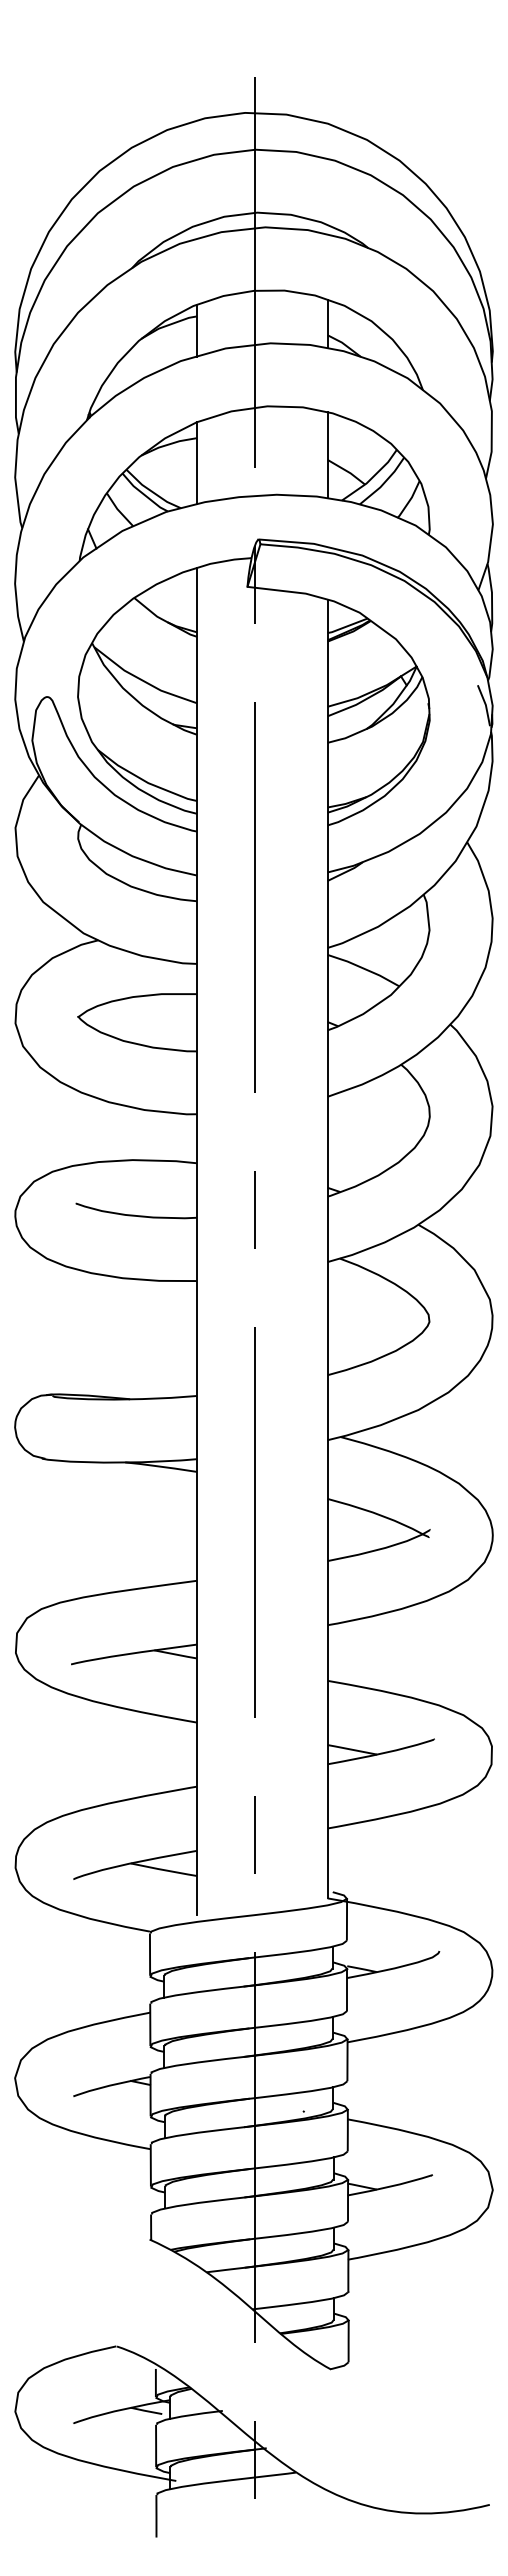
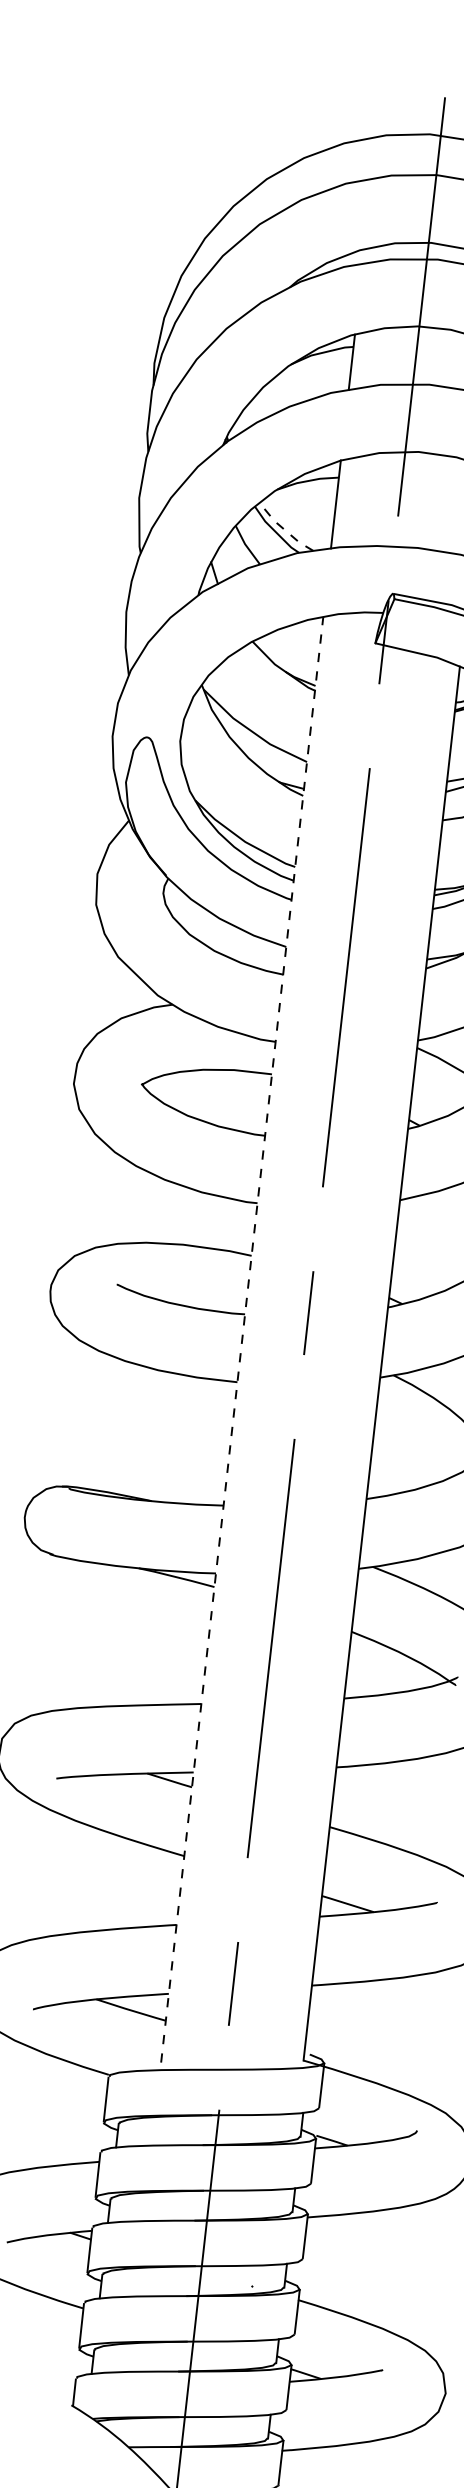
line: (151, 491) -> (283, 529), solid -> dashed
line: (196, 1241) -> (241, 1339), solid -> dashed

